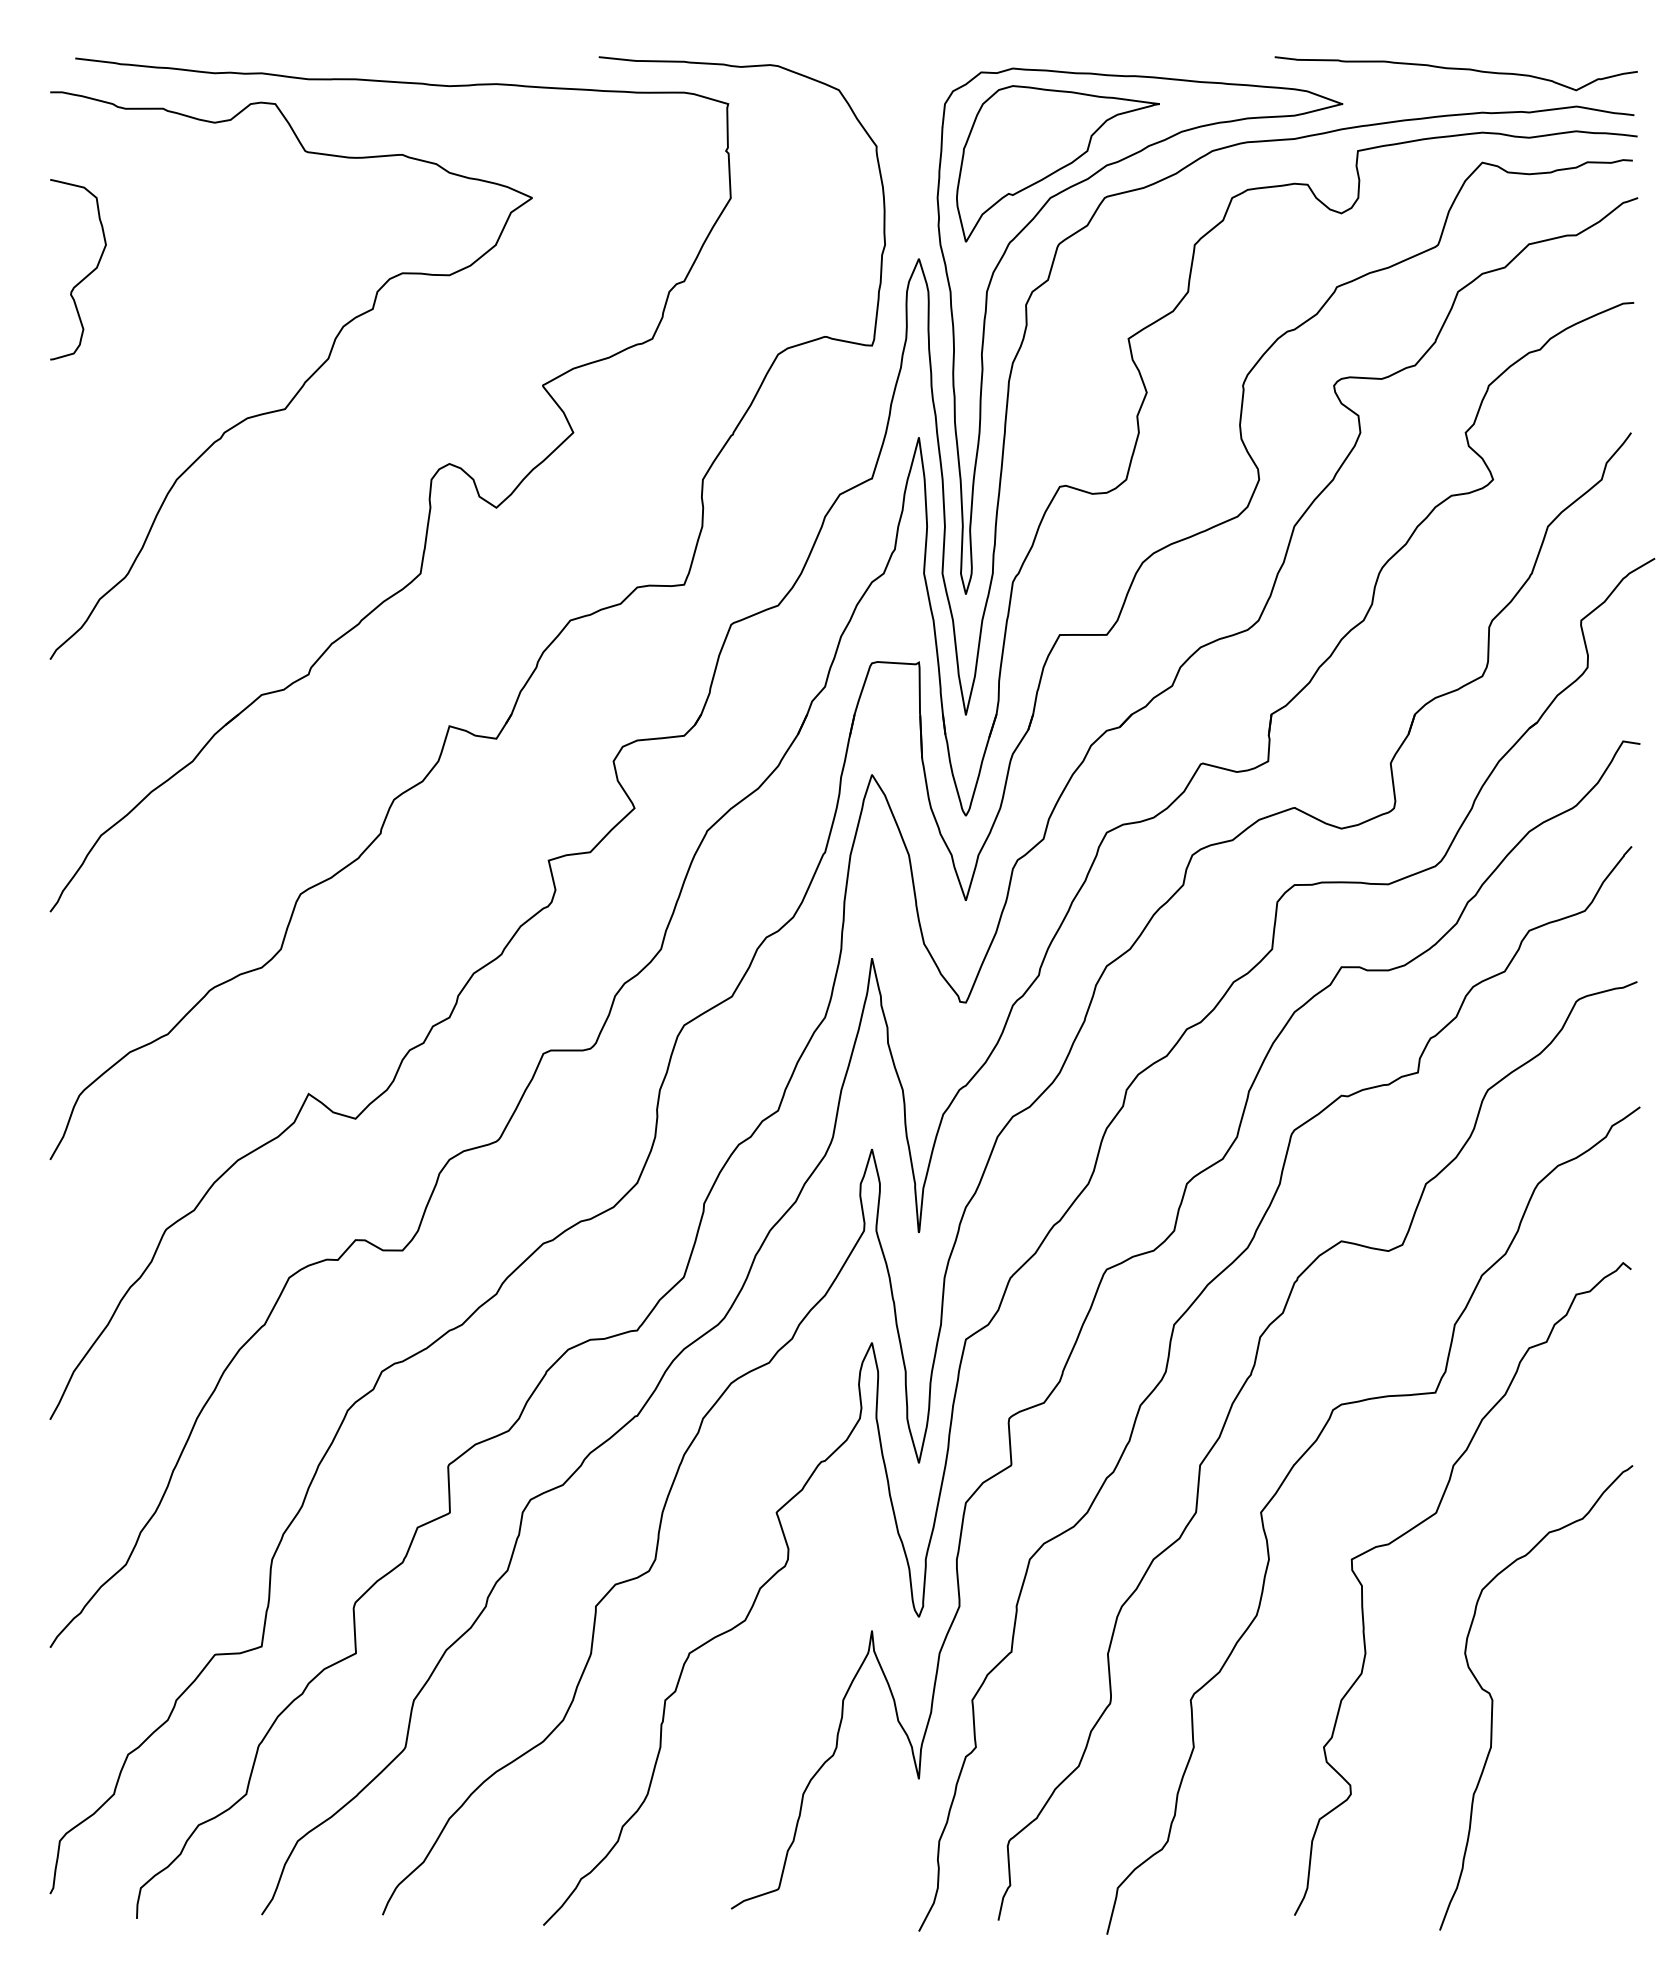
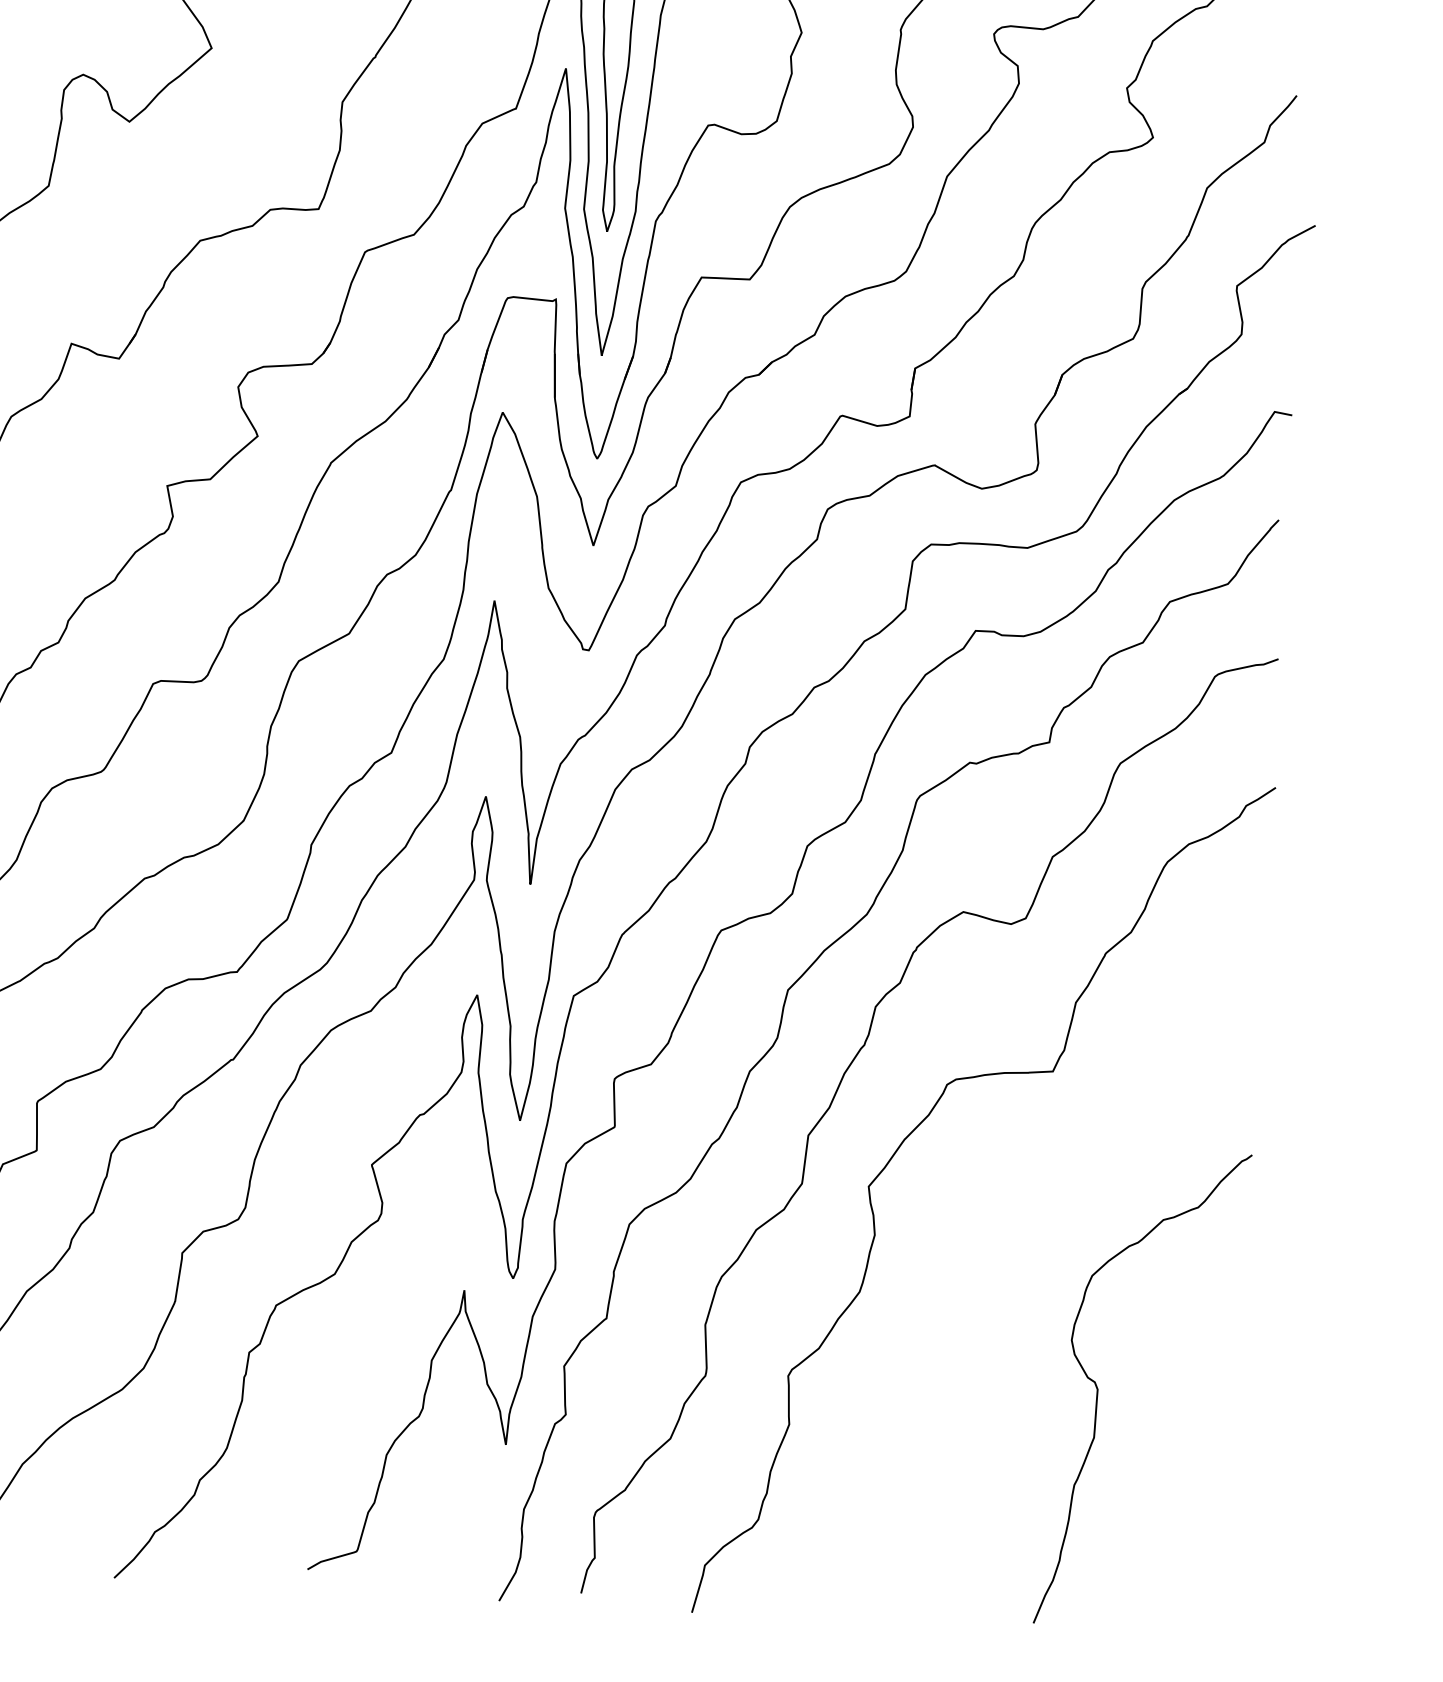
curve: (1419, 1525) -> (1030, 1207), removed

